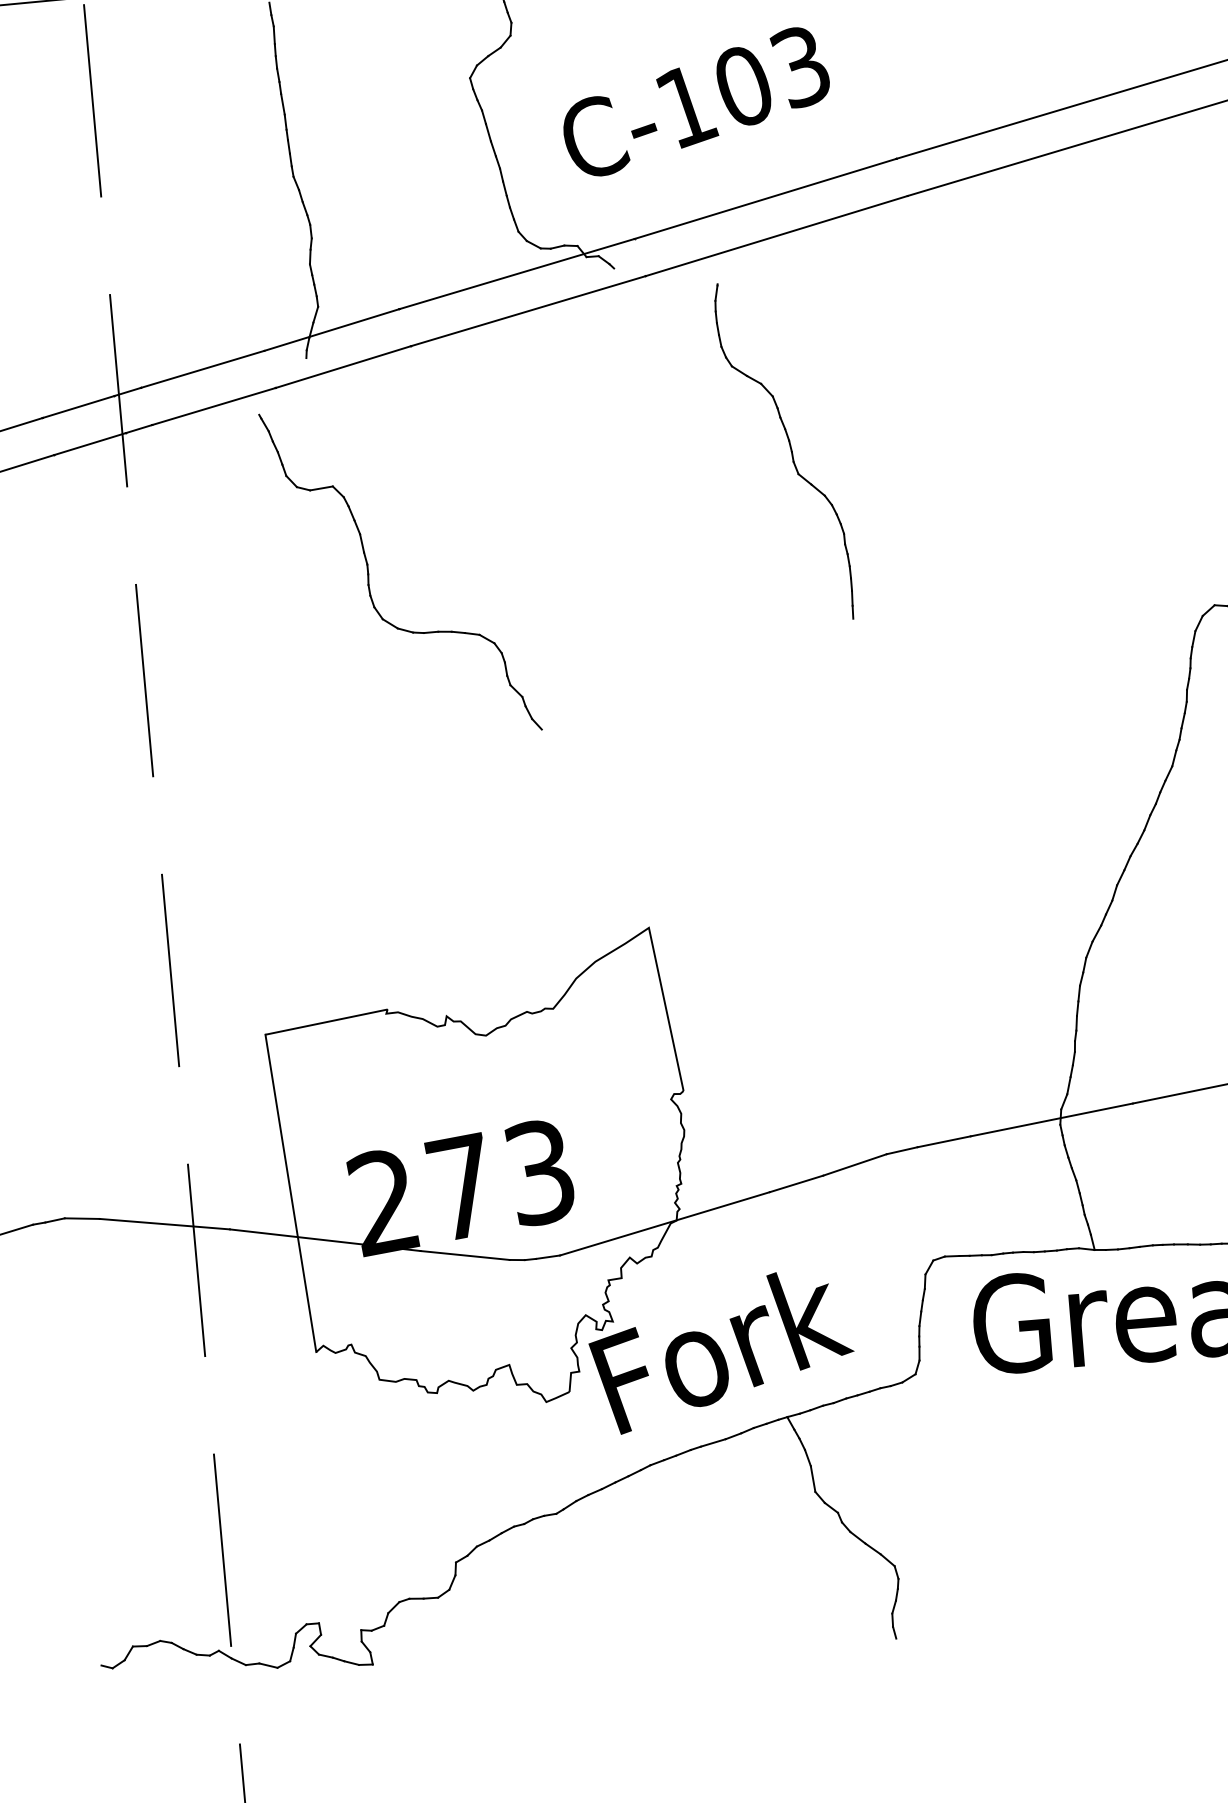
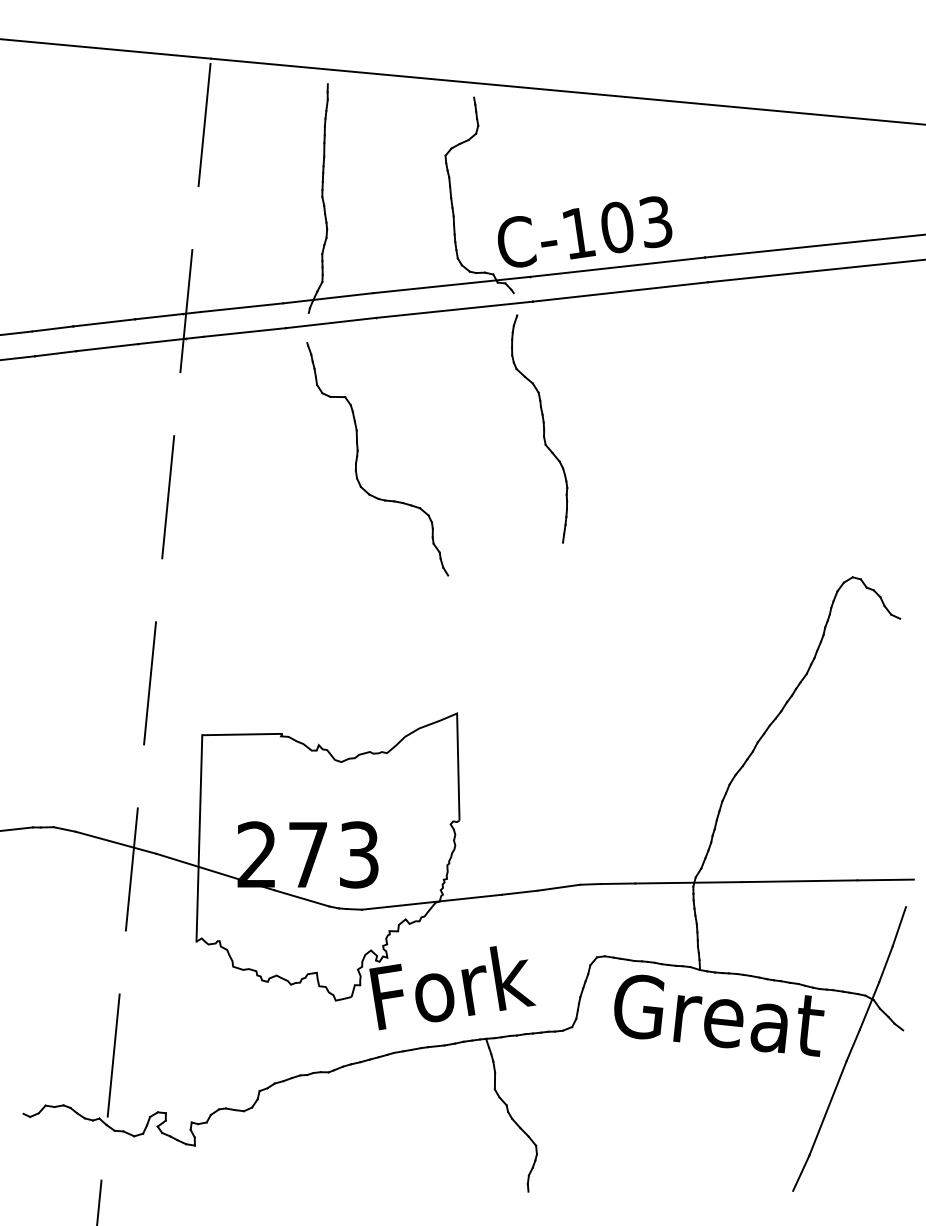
text: (696, 101) -> (585, 231), moved
part: (784, 450) -> (539, 428), moved
part: (370, 573) -> (358, 456), moved

